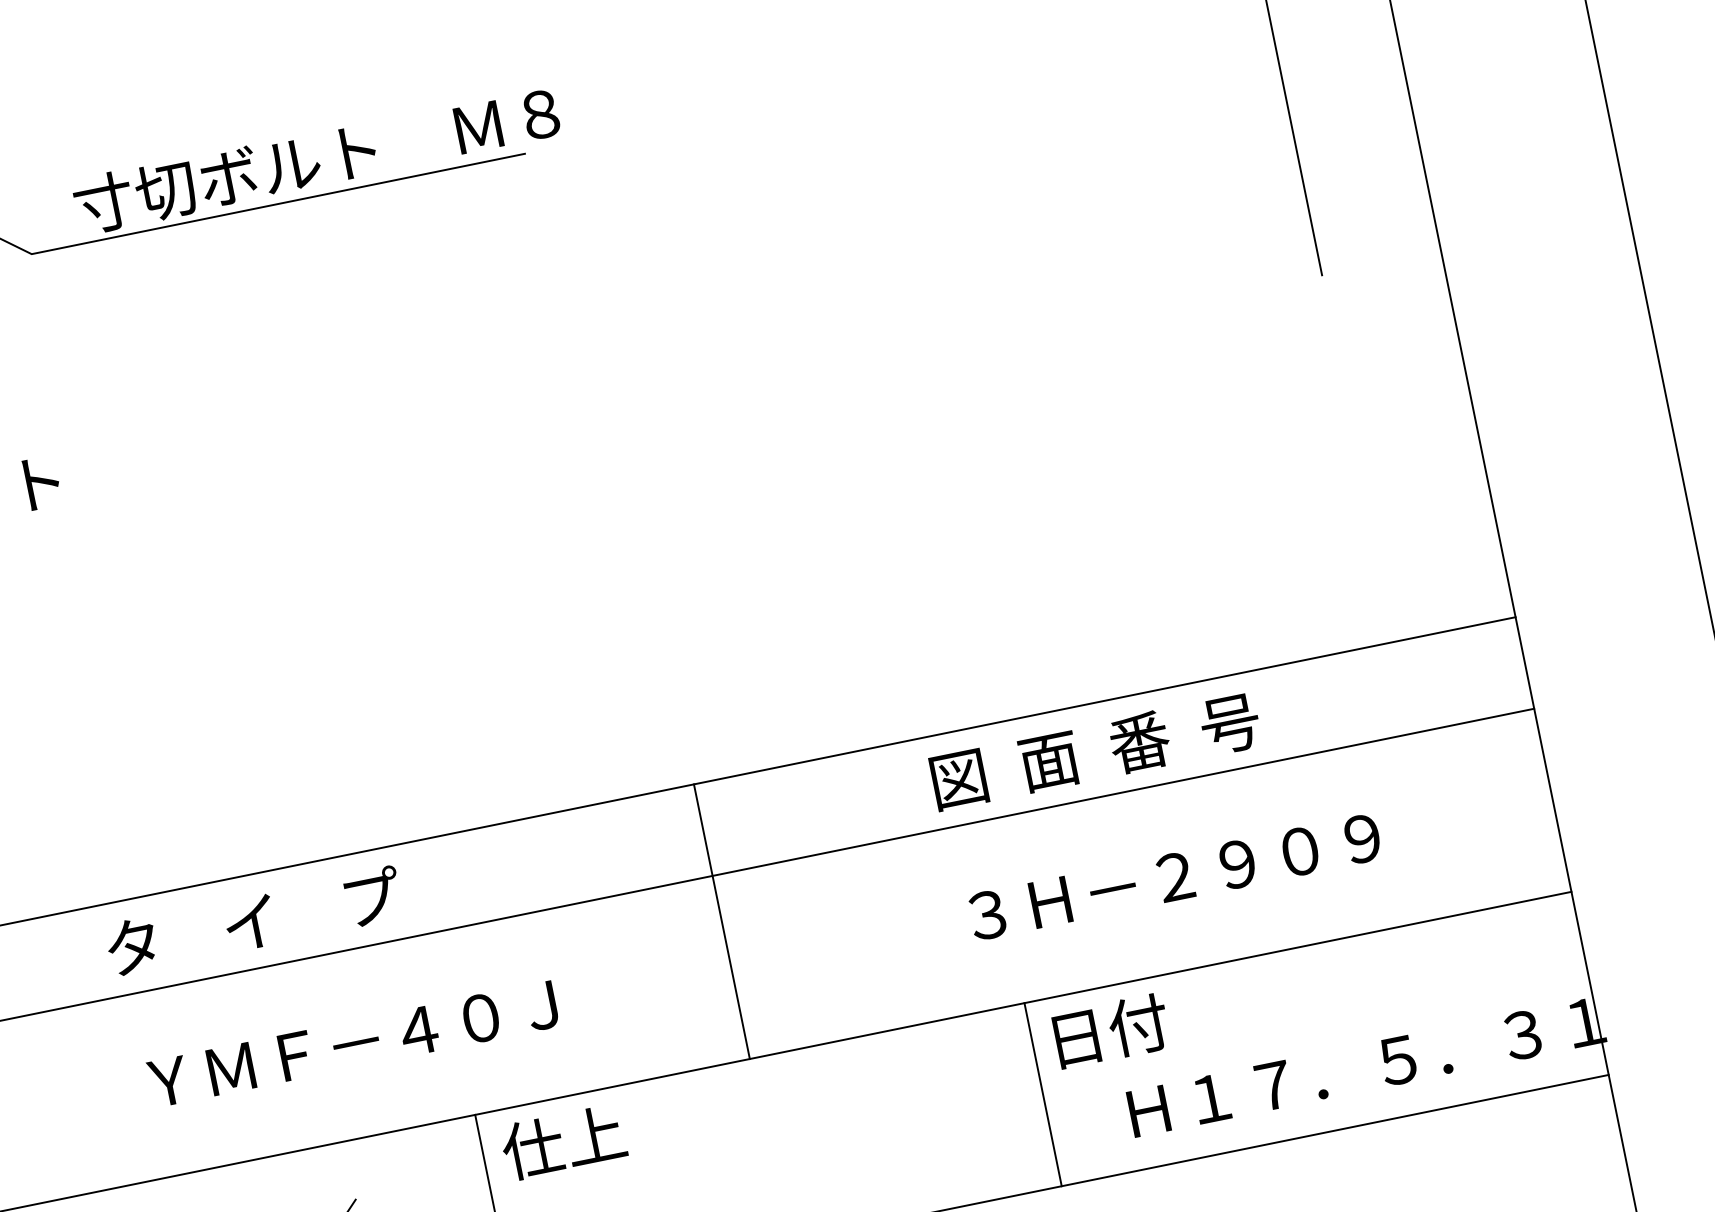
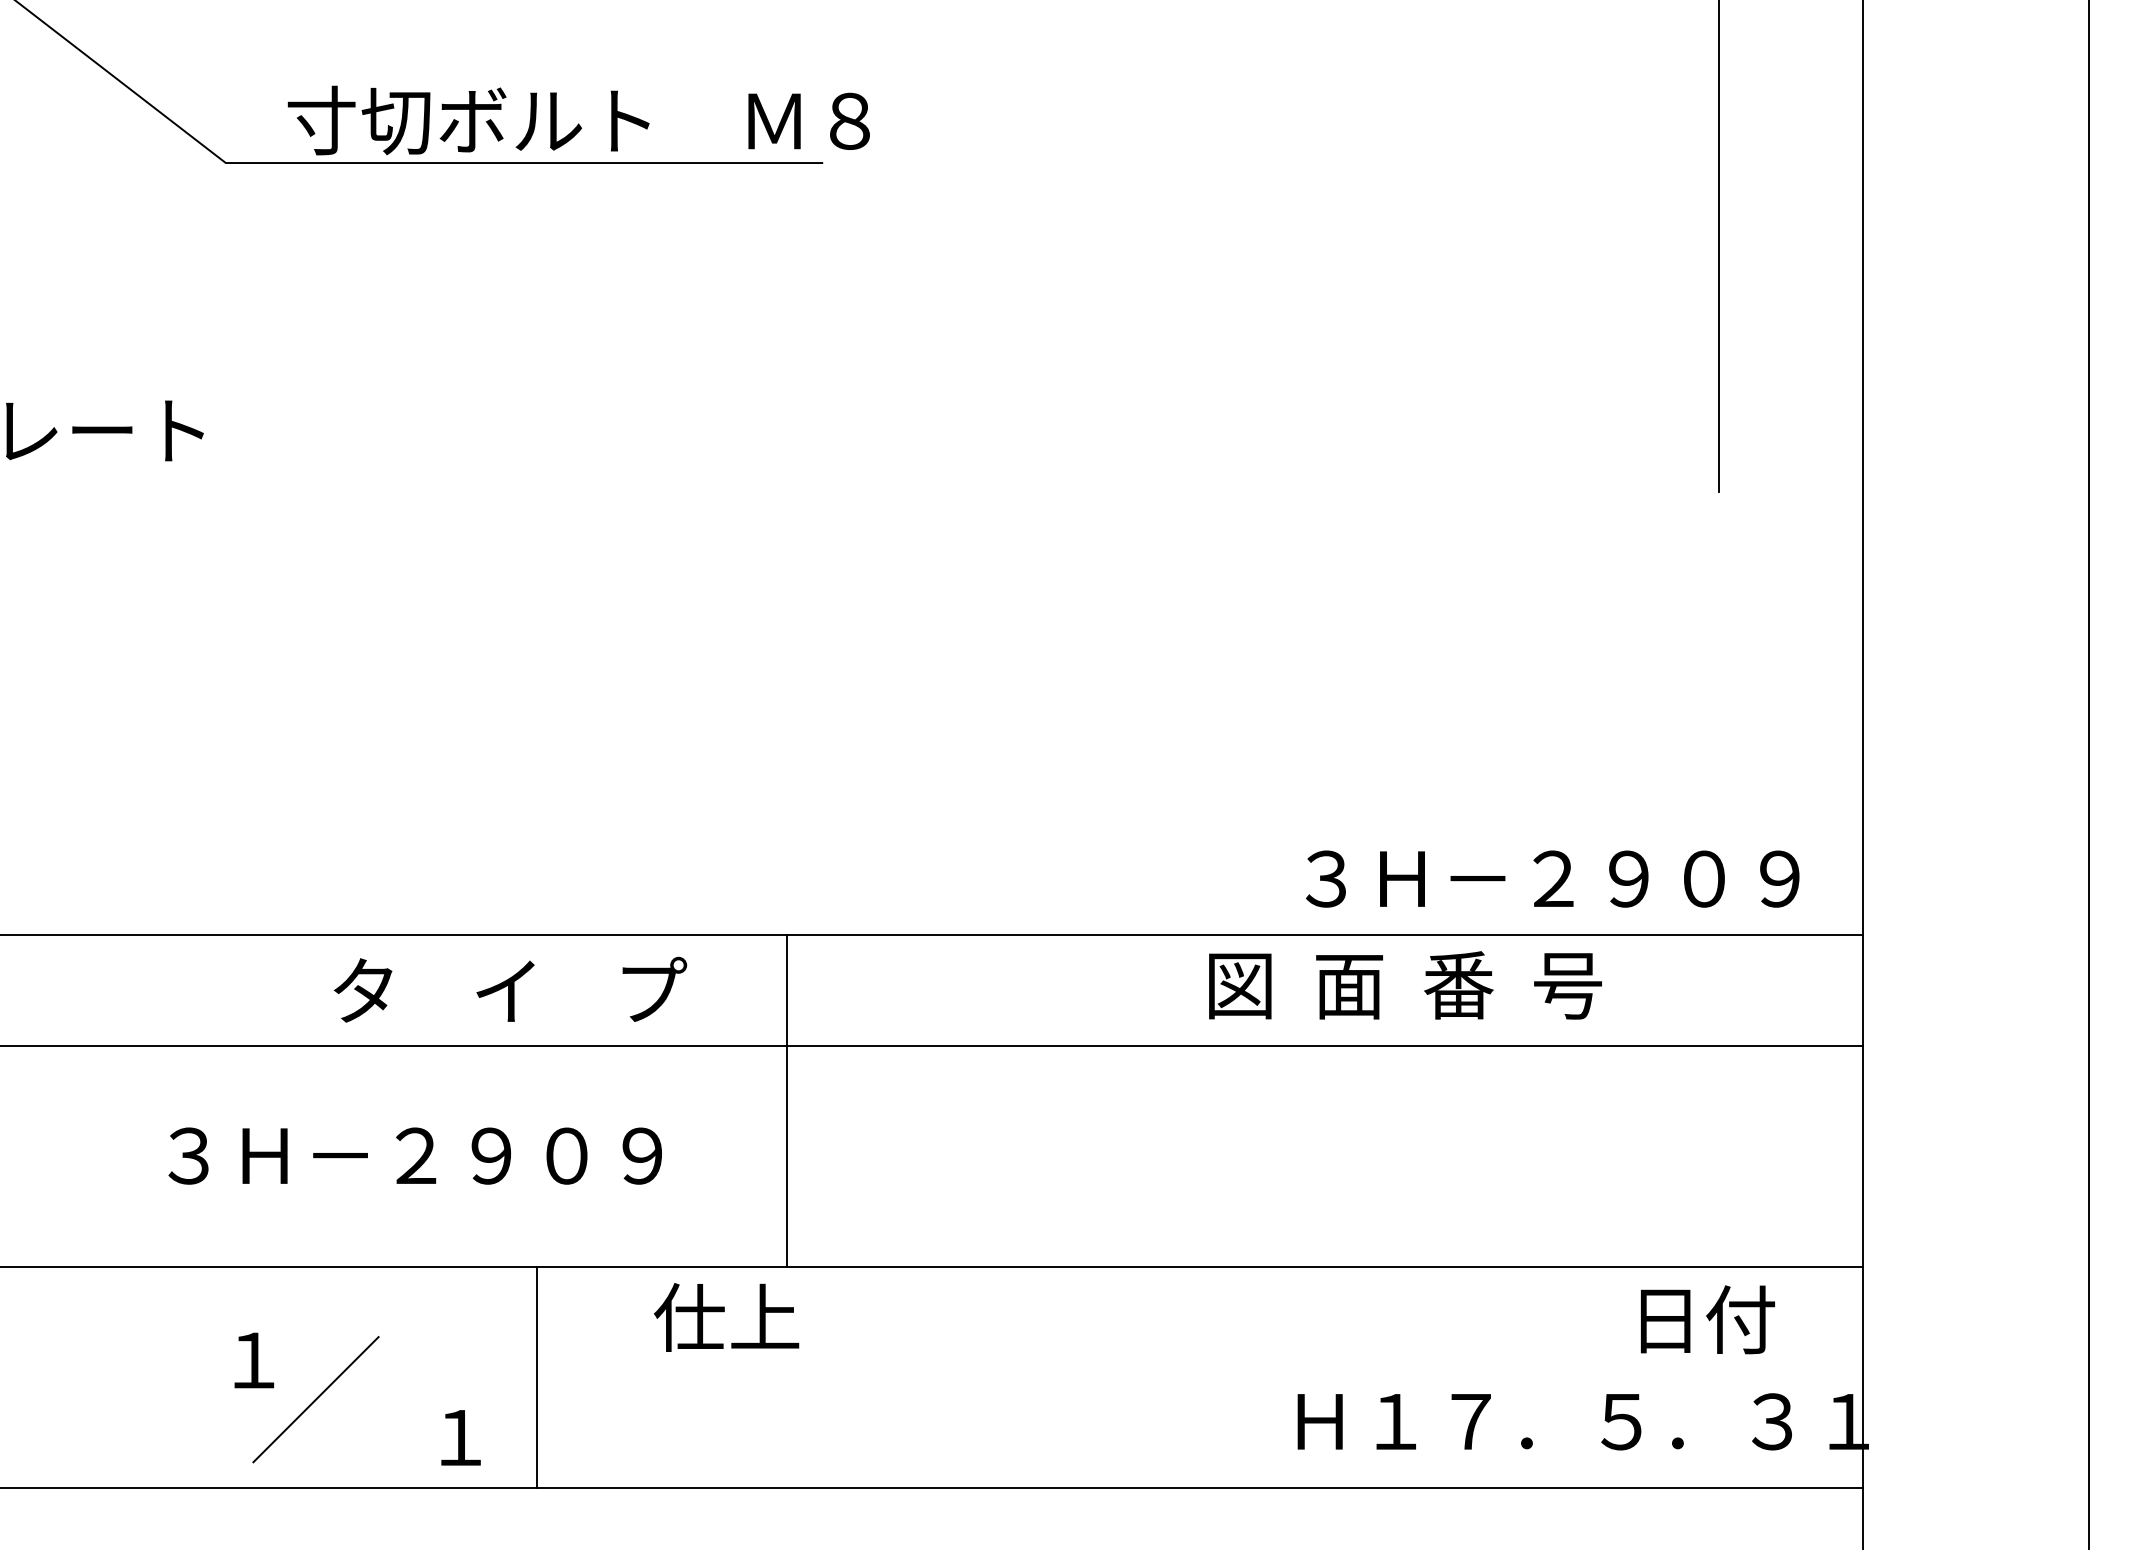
text: (1095, 751) -> (1405, 985), moved
text: (1174, 876) -> (1552, 878), moved
text: (254, 920) -> (510, 989), moved
line: (721, 921) -> (787, 1100), moved
text: (1111, 1030) -> (1707, 1319), moved
text: (354, 1043) -> (414, 1155), ＹＭＦ－４０Ｊ -> ３Ｈ－２９０９
line: (1043, 1094) -> (1201, 1377), removed
text: (563, 1142) -> (726, 1317), moved

